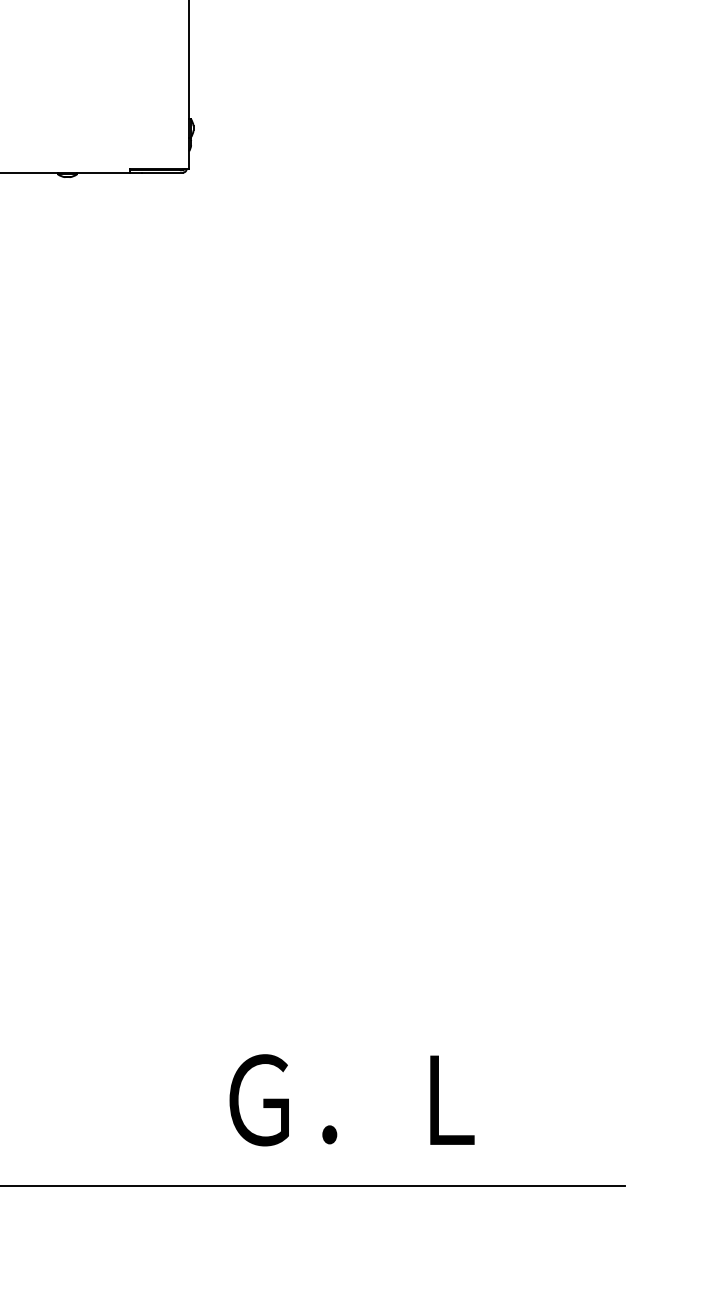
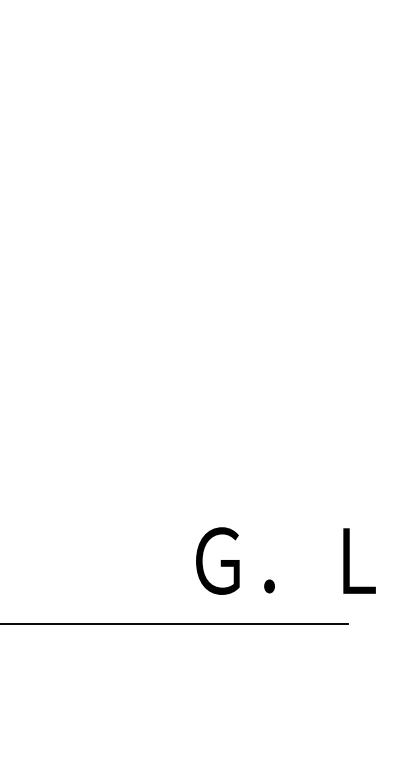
text: (351, 1100) -> (285, 561), moved

